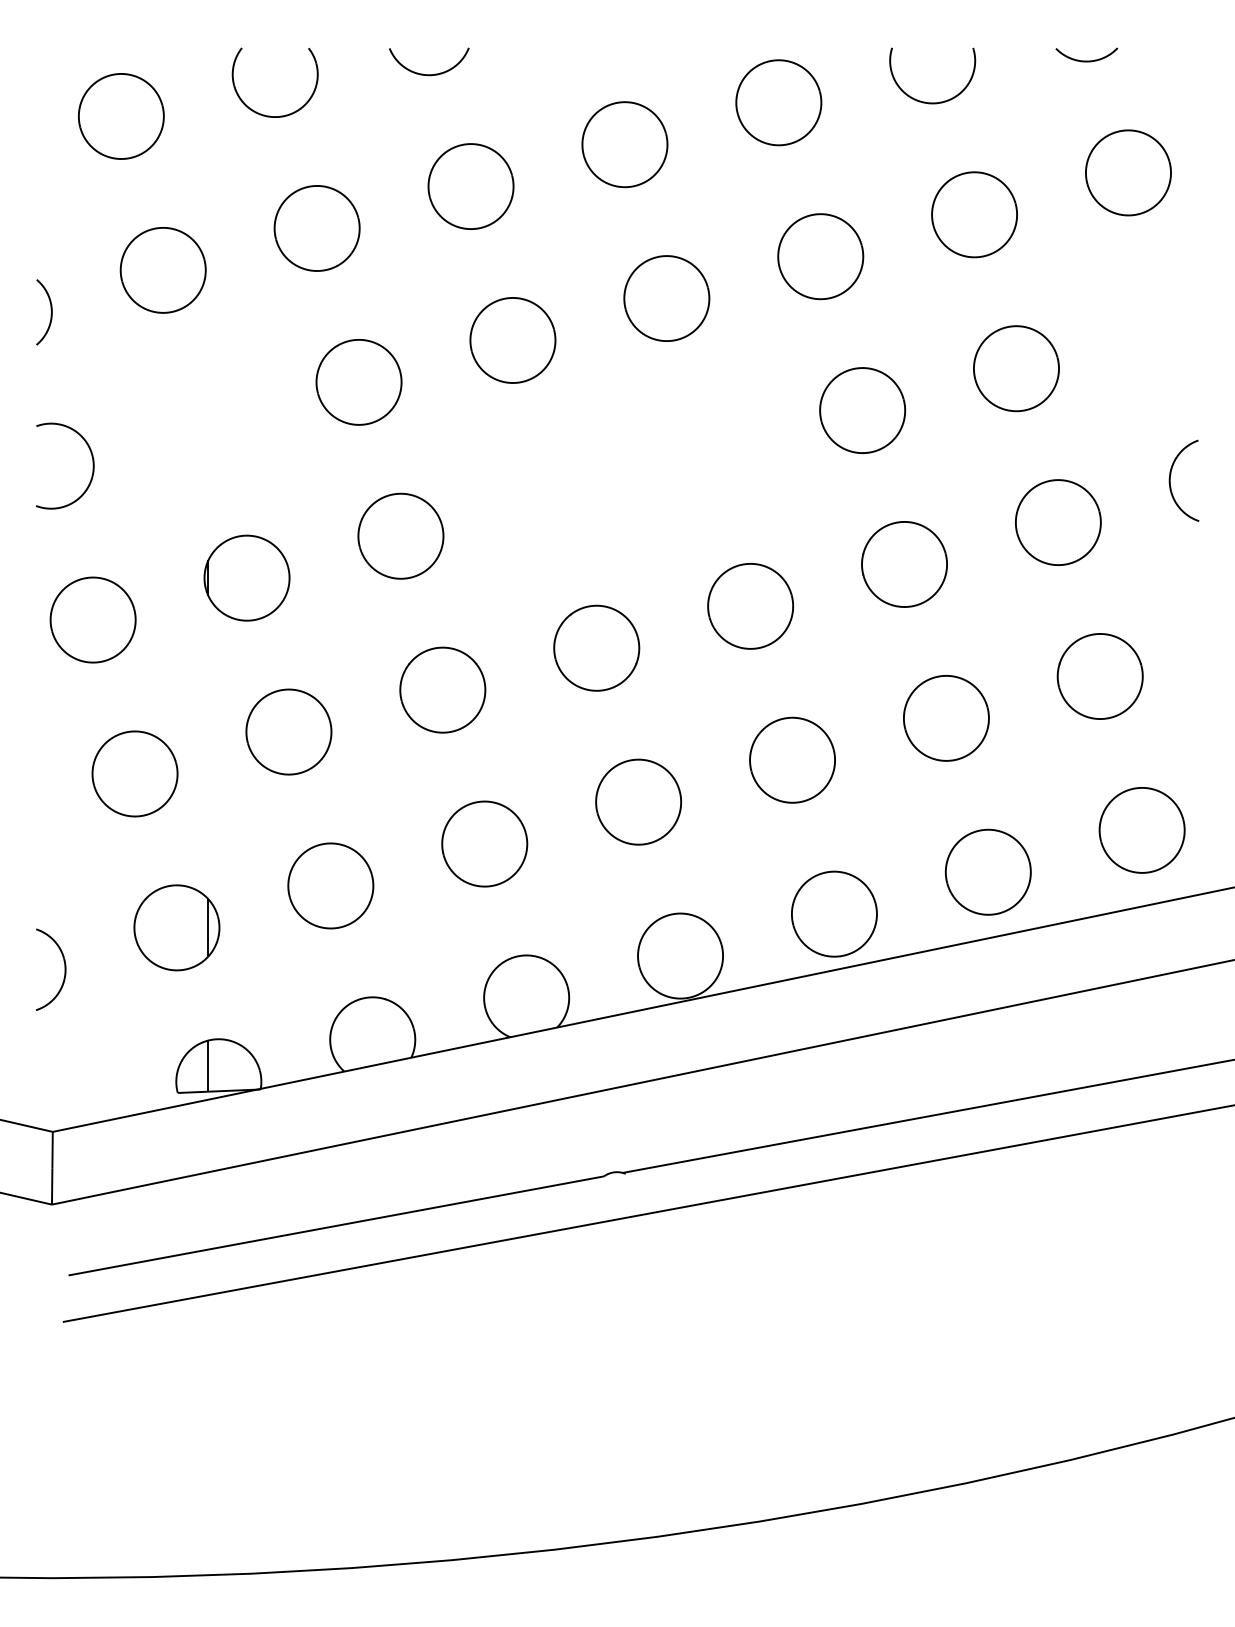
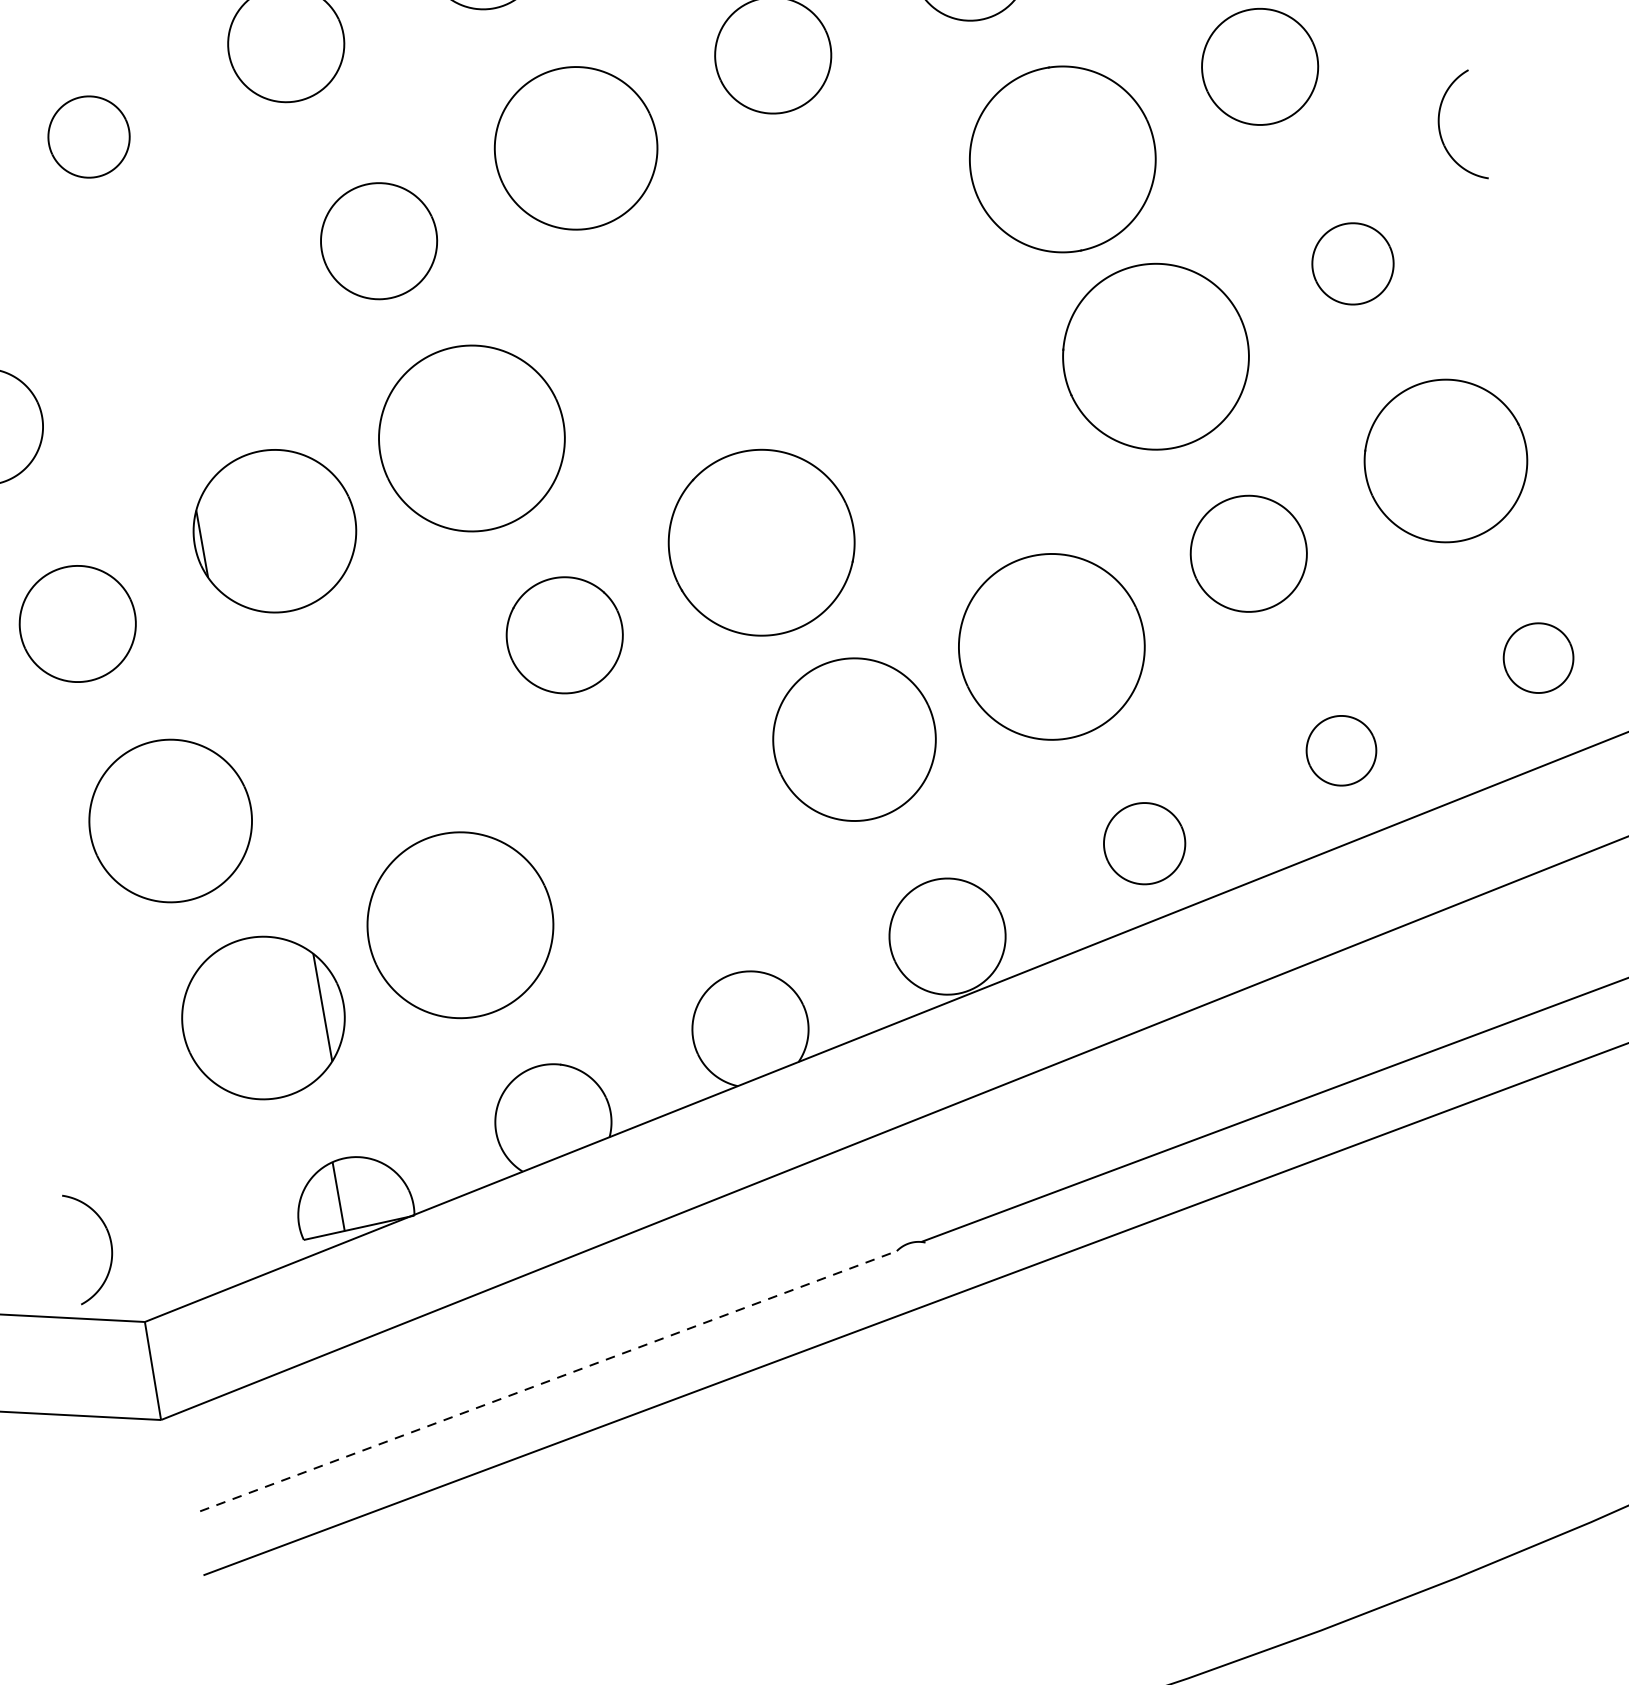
part: (162, 270) -> (88, 137), size x0.7
part: (512, 340) -> (575, 148), size x1.4
part: (862, 410) -> (1062, 159), size x1.6
part: (1170, 480) -> (1440, 130), moved
part: (1058, 522) -> (1353, 263), size x0.7
part: (400, 535) -> (471, 437), size x1.6
part: (904, 564) -> (1155, 356), size x1.6
part: (246, 577) -> (273, 530), size x1.4
part: (750, 606) -> (958, 449), removed
part: (596, 647) -> (761, 541), size x1.6
part: (1099, 676) -> (1444, 461), size x1.4
part: (288, 731) -> (366, 727), removed
part: (792, 759) -> (1051, 645), size x1.6
part: (134, 773) -> (169, 820), size x1.4
part: (638, 801) -> (854, 738), size x1.4
part: (1141, 830) -> (1537, 658), size x0.6
part: (484, 843) -> (657, 831), removed
part: (987, 871) -> (1340, 750), size x0.6
part: (330, 885) -> (460, 924), size x1.6
part: (834, 913) -> (1144, 842), size x0.7
part: (176, 927) -> (262, 1017), size x1.4
part: (64, 969) -> (109, 1243), moved
line: (336, 1225) -> (548, 1380), solid -> dashed

